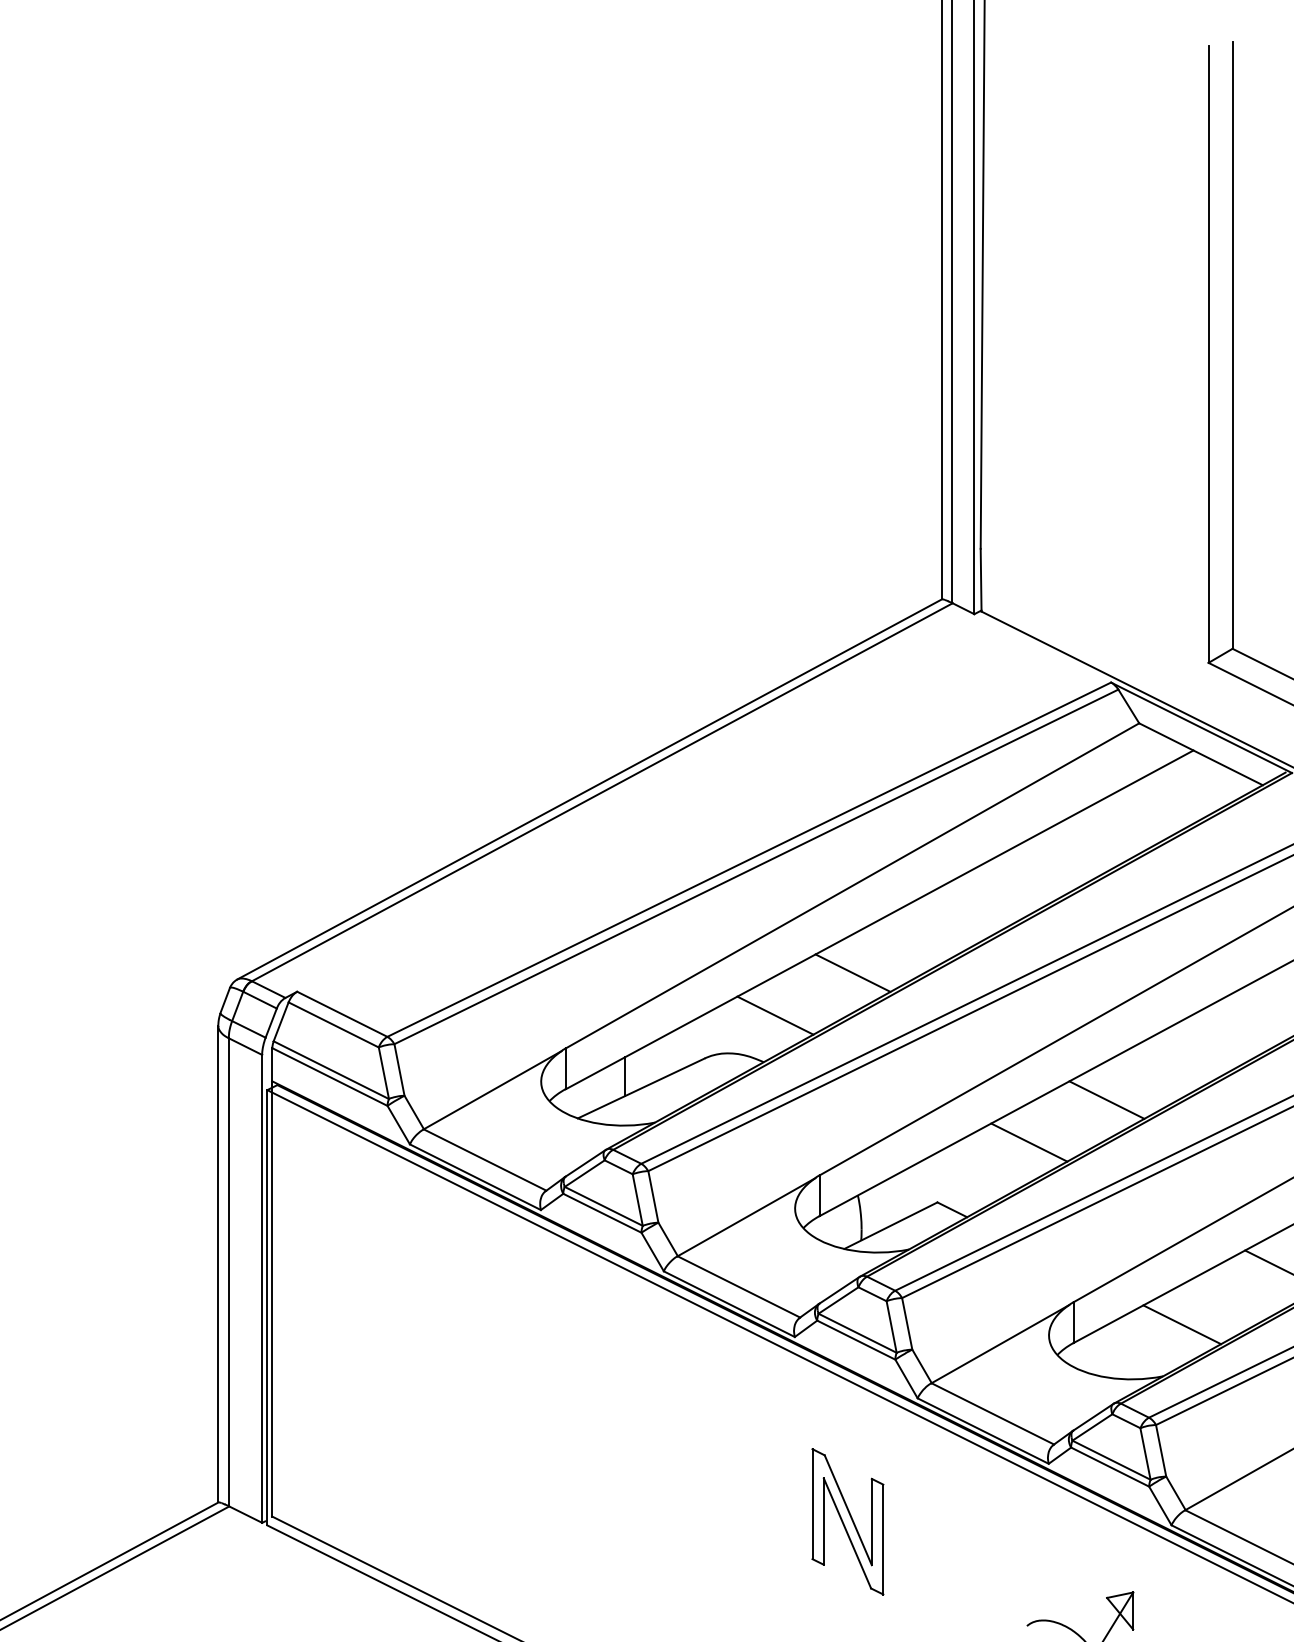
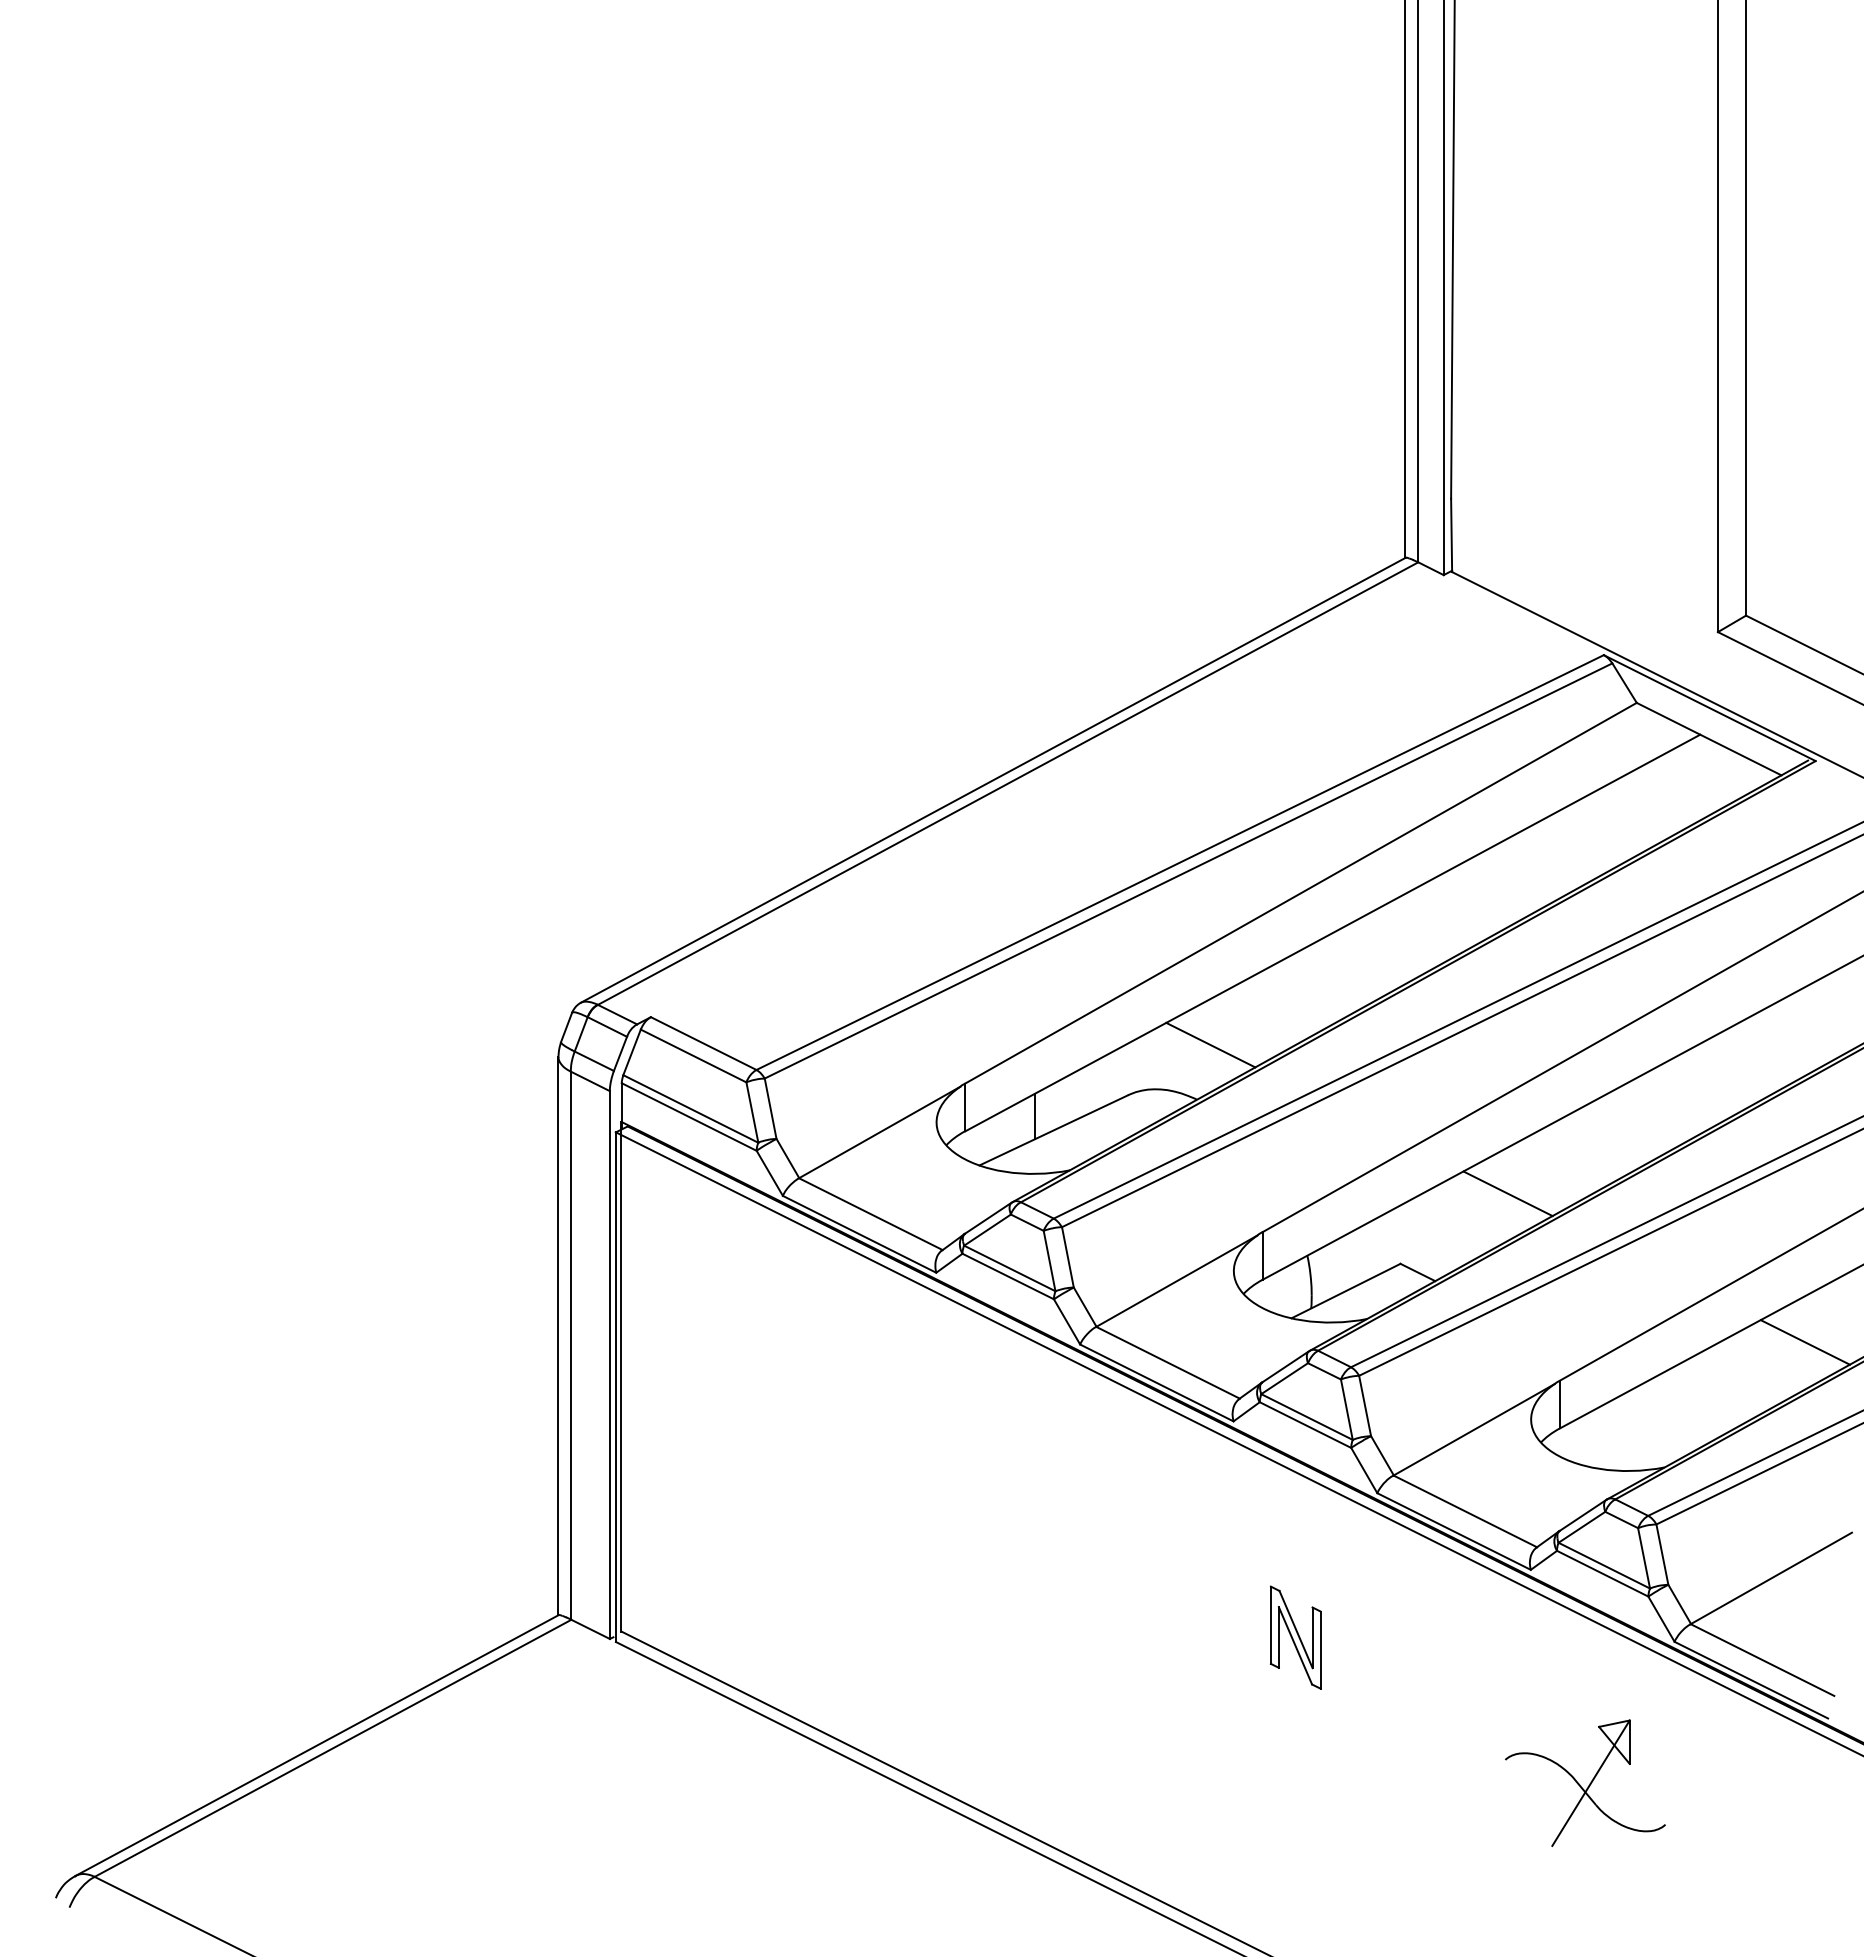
line: (852, 973) -> (1301, 995), removed
line: (1106, 1099) -> (1598, 1143), removed
line: (1181, 1324) -> (1686, 1406), removed
part: (847, 1521) -> (1295, 1637), size x0.6

